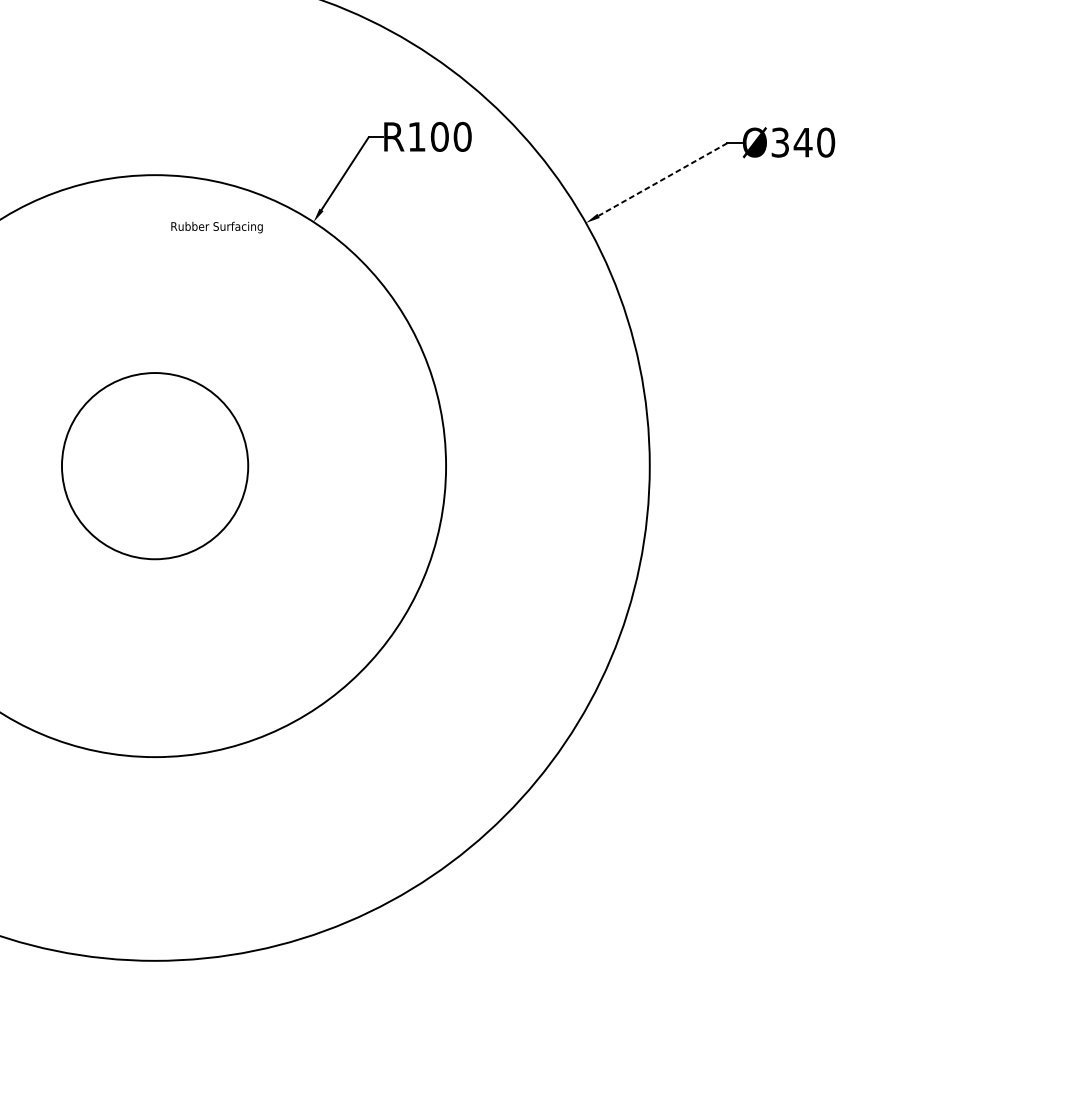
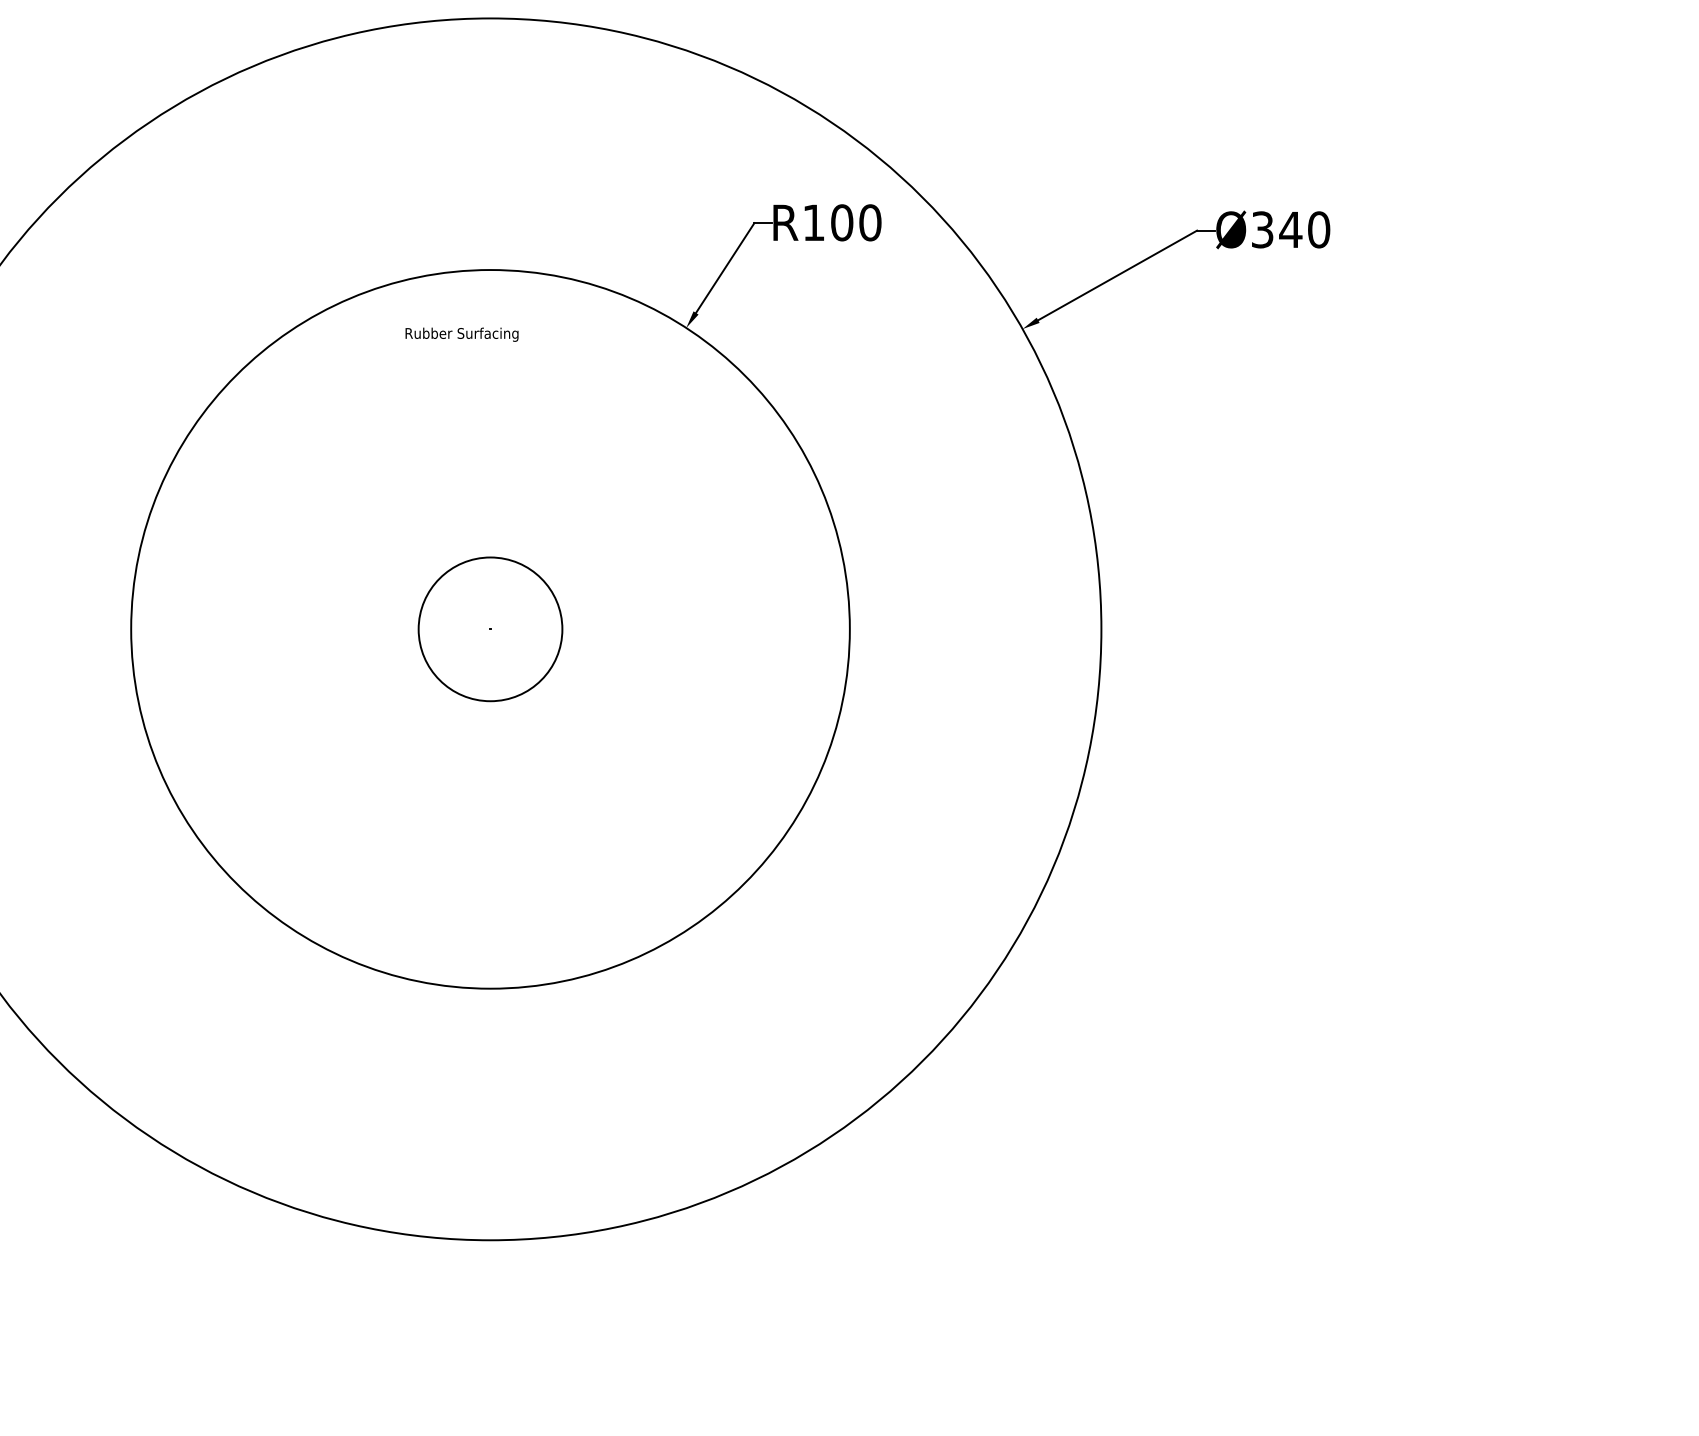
line: (662, 179) -> (1117, 275), dashed -> solid
text: (216, 227) -> (461, 334), moved
circle: (155, 466) -> (490, 629), size x0.62

